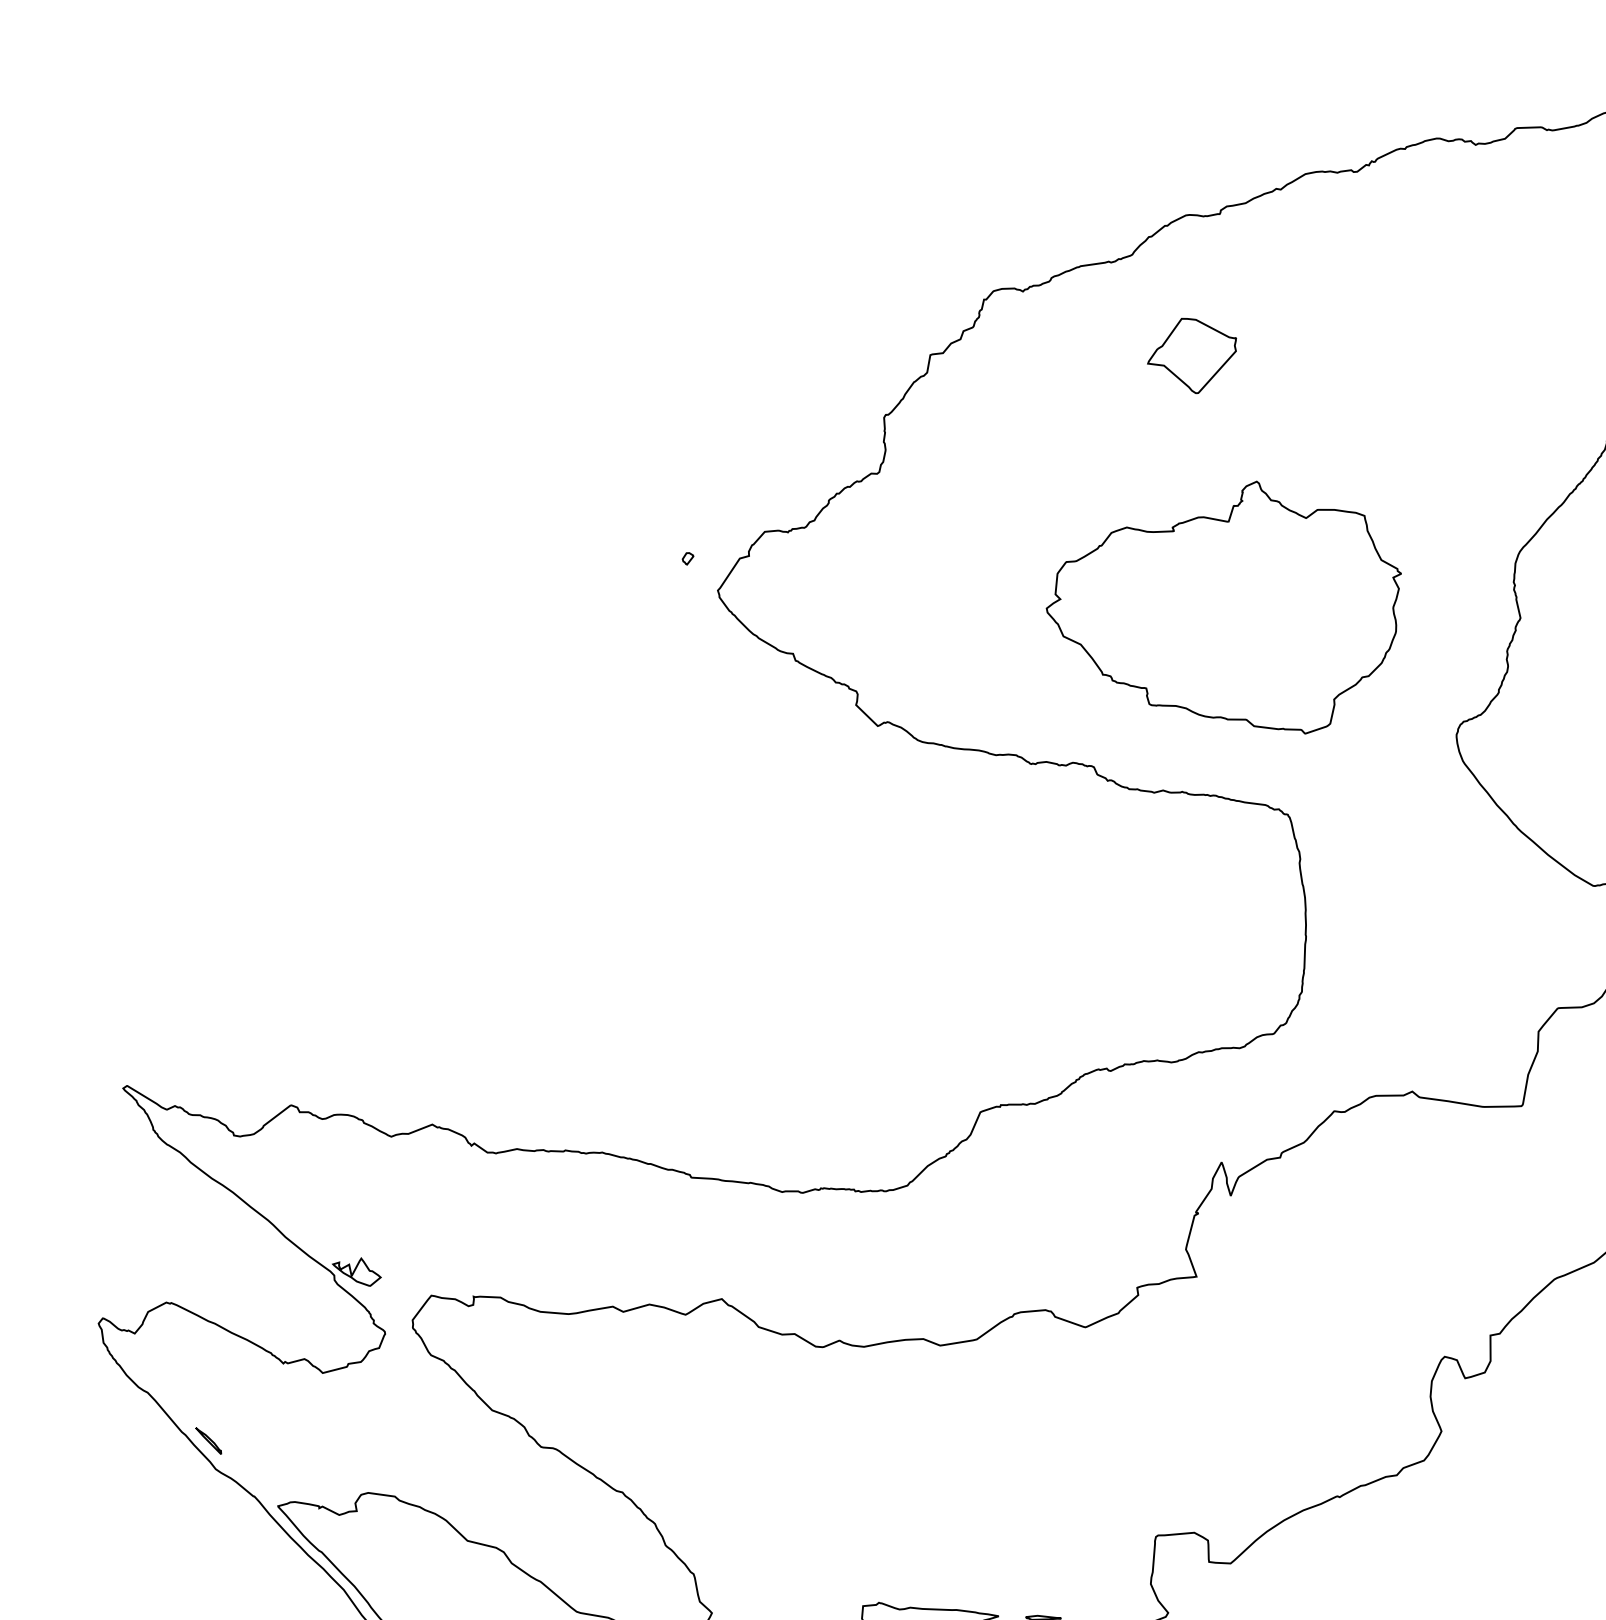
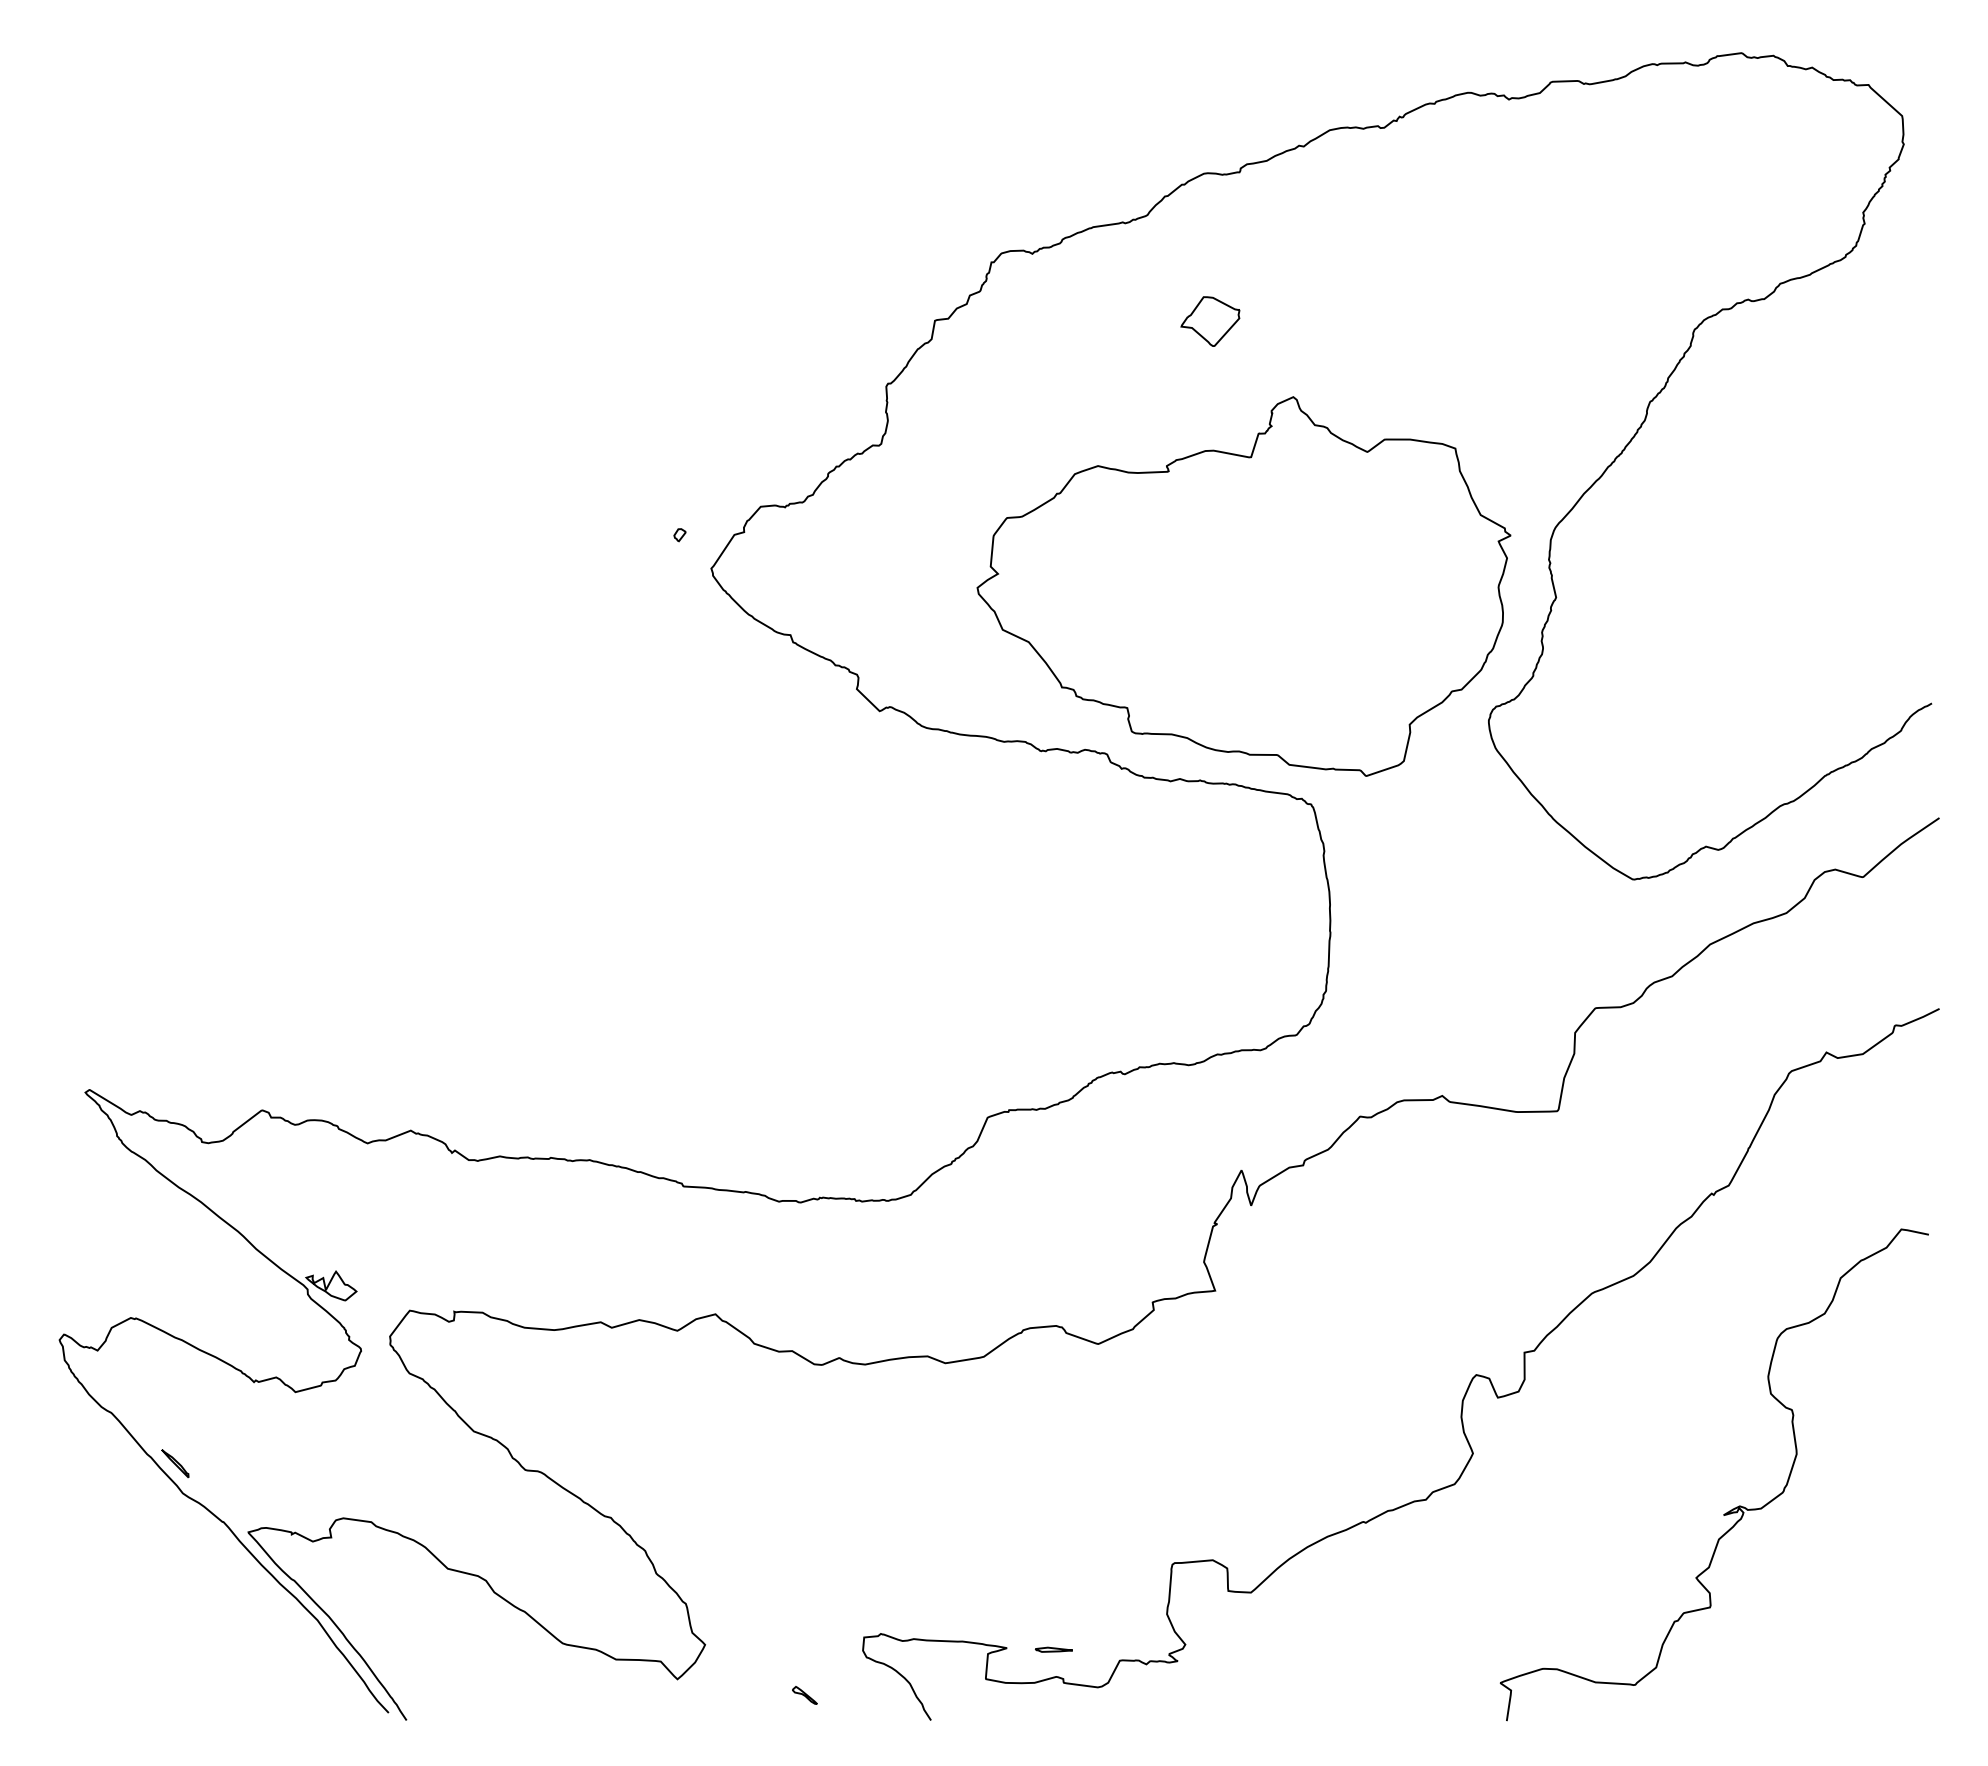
part: (1192, 355) -> (1210, 321), size x0.62
part: (1223, 607) -> (1243, 586), size x1.43

